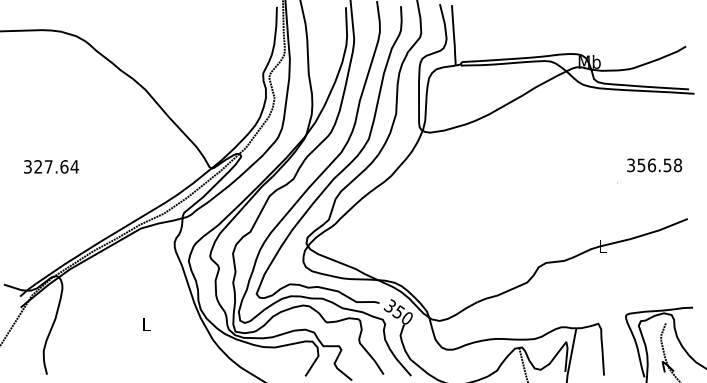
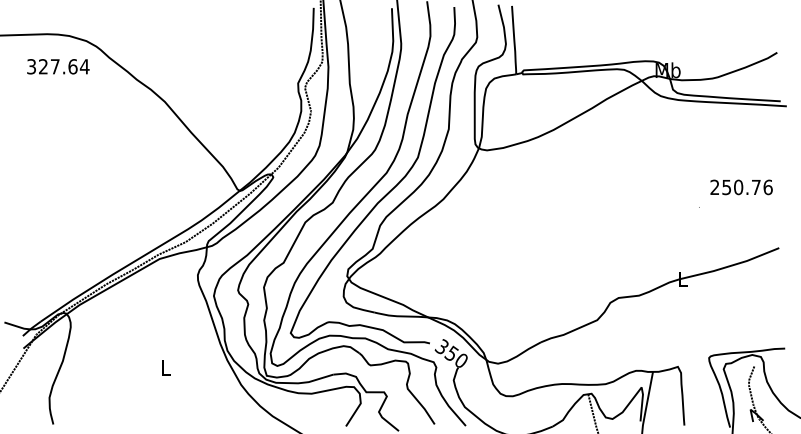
text: (654, 165) -> (741, 187), 356.58 -> 250.76
text: (51, 166) -> (58, 66), moved

